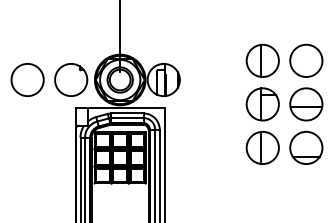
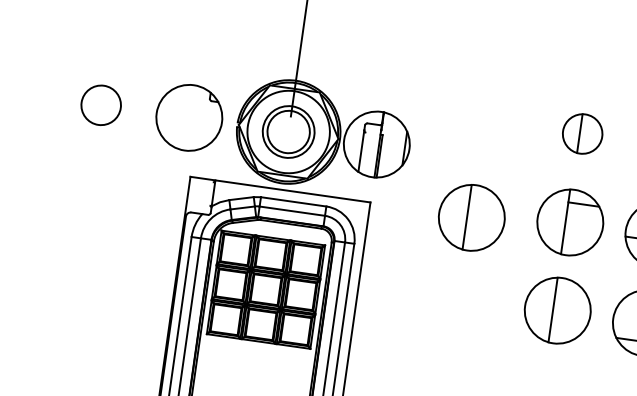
part: (262, 60) -> (582, 133), size x0.6
circle: (27, 79) -> (101, 104), size x0.6
part: (214, 108) -> (471, 216), added

